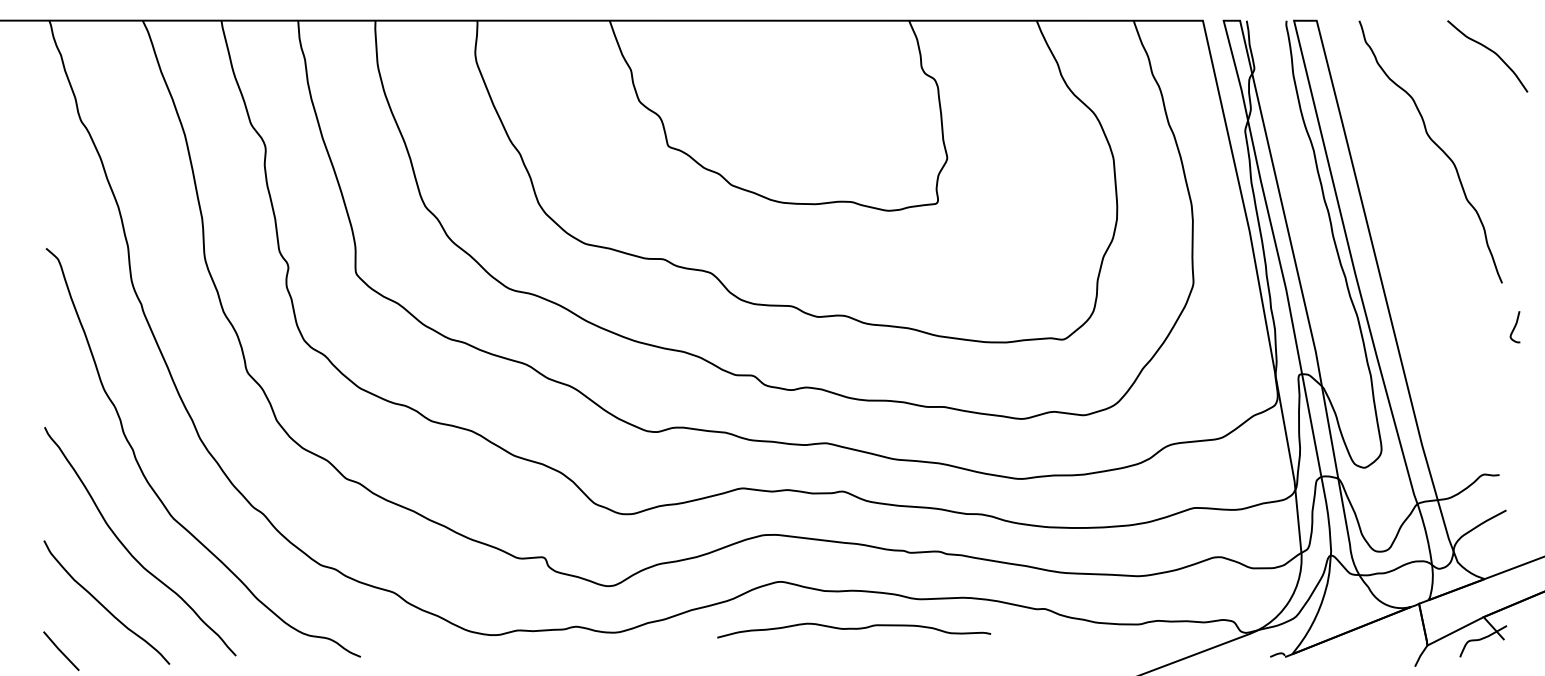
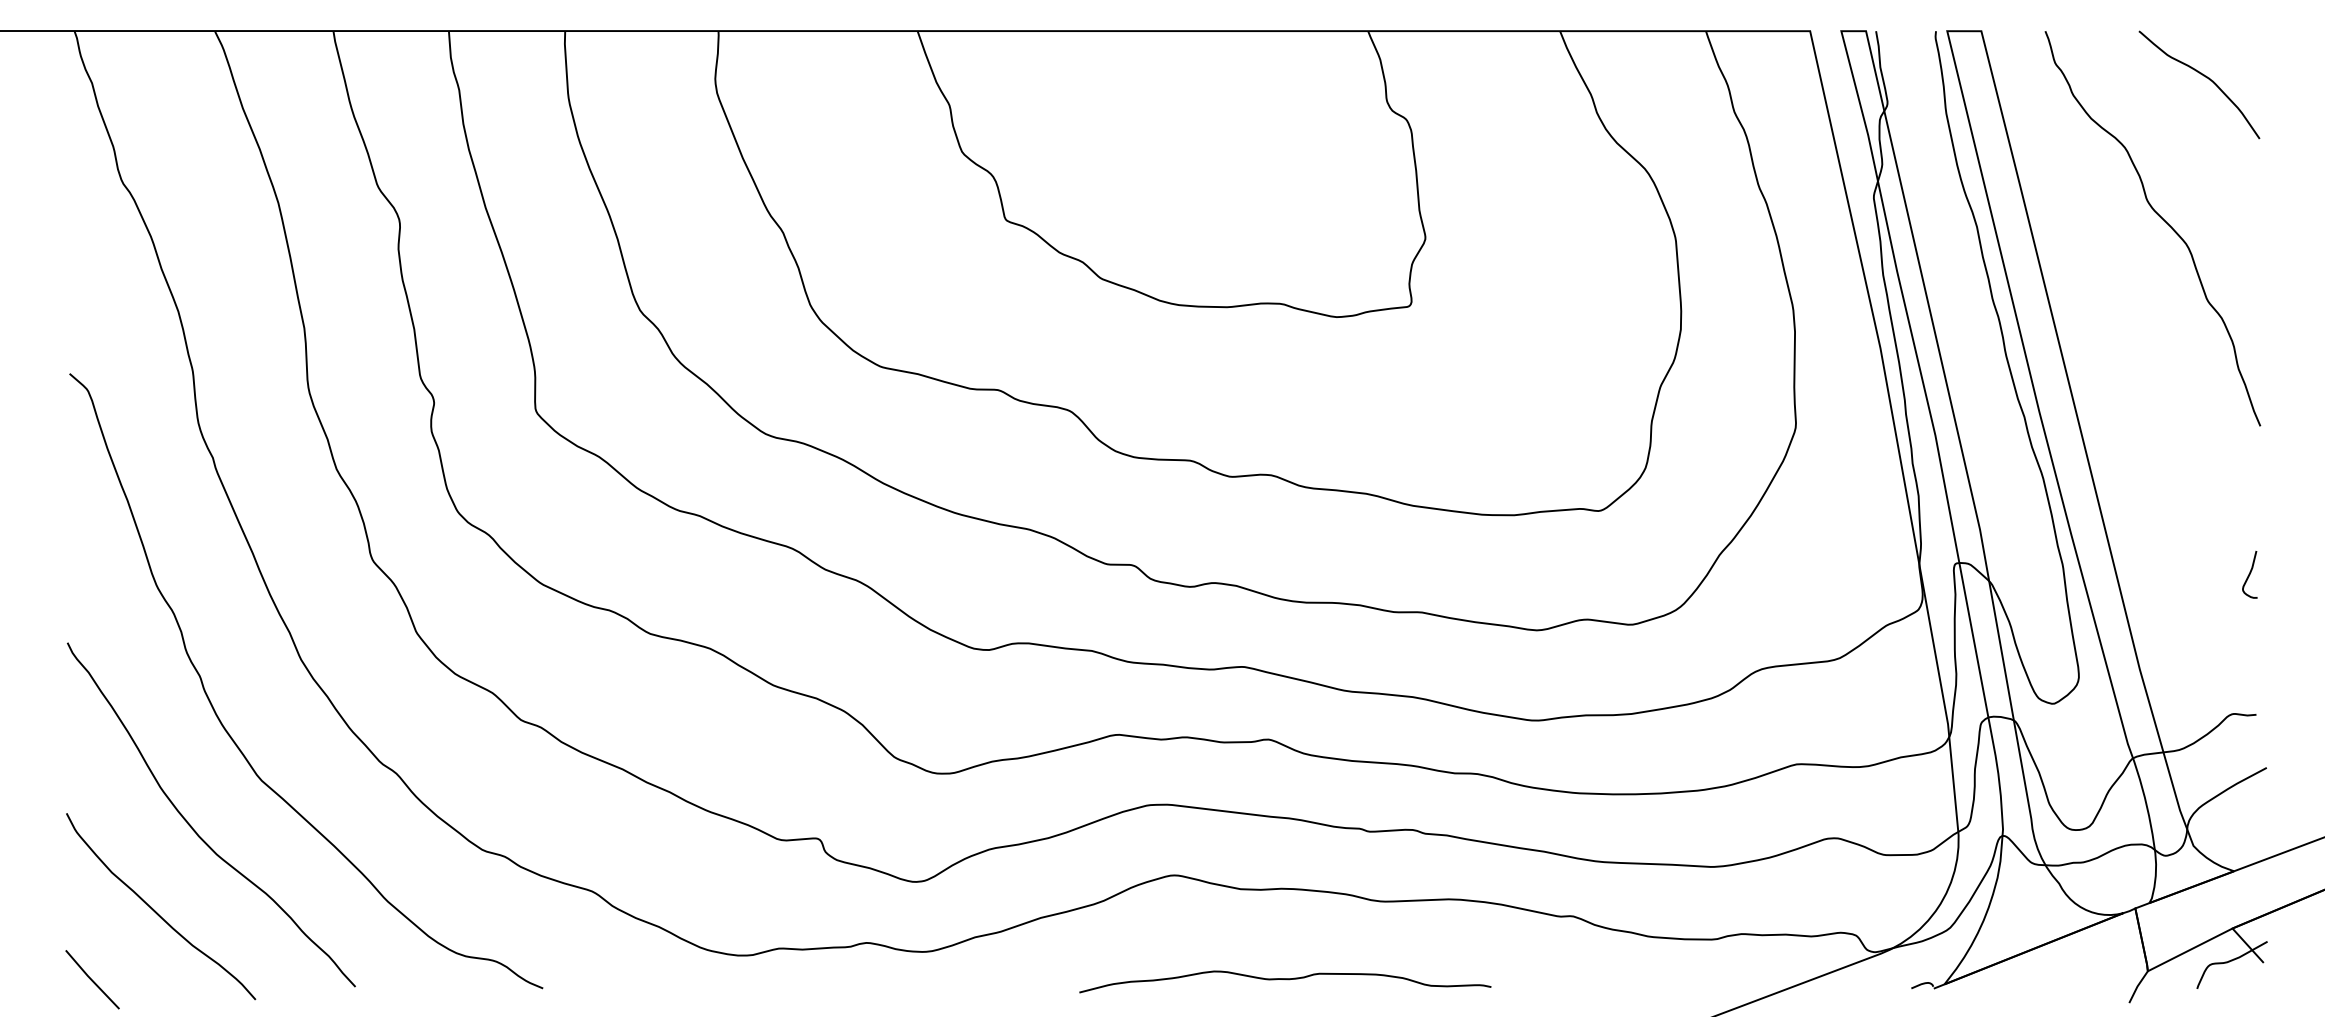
curve: (1490, 51) -> (2203, 77), moved
curve: (1514, 327) -> (2248, 575), moved
curve: (854, 629) -> (1285, 980), moved

